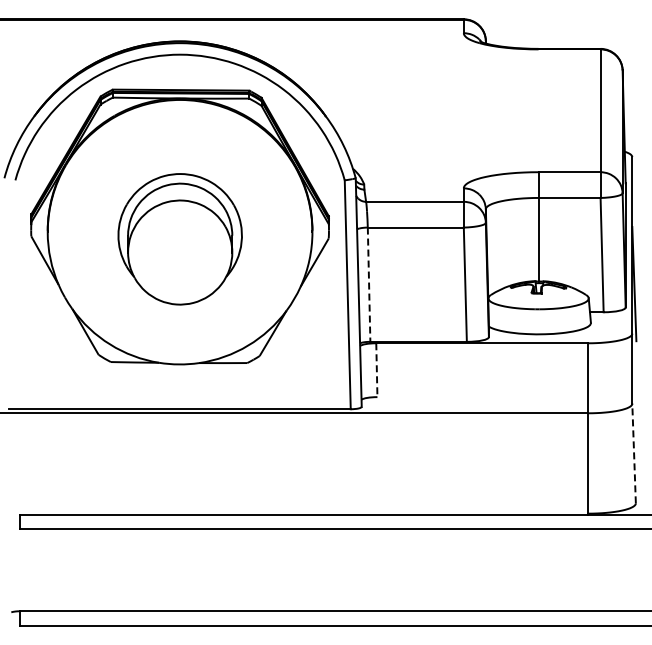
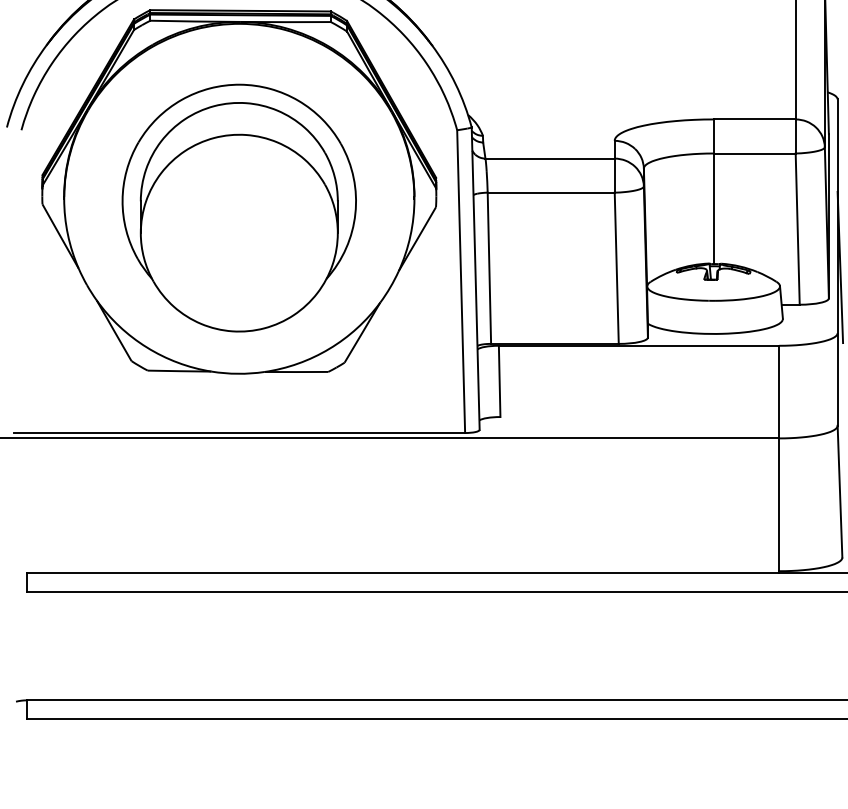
part: (180, 239) -> (239, 208), size x1.43
line: (369, 285) -> (489, 269), dashed -> solid
line: (376, 370) -> (499, 381), dashed -> solid
line: (634, 453) -> (840, 491), dashed -> solid

